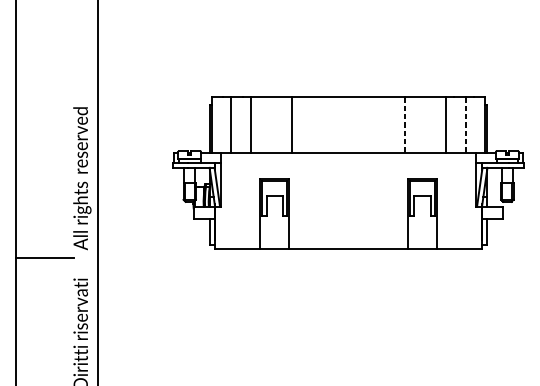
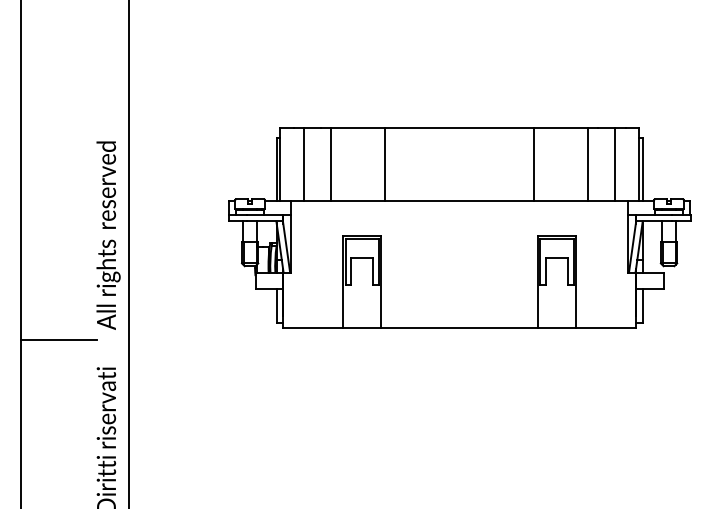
line: (404, 124) -> (533, 164), dashed -> solid
line: (466, 124) -> (614, 164), dashed -> solid

